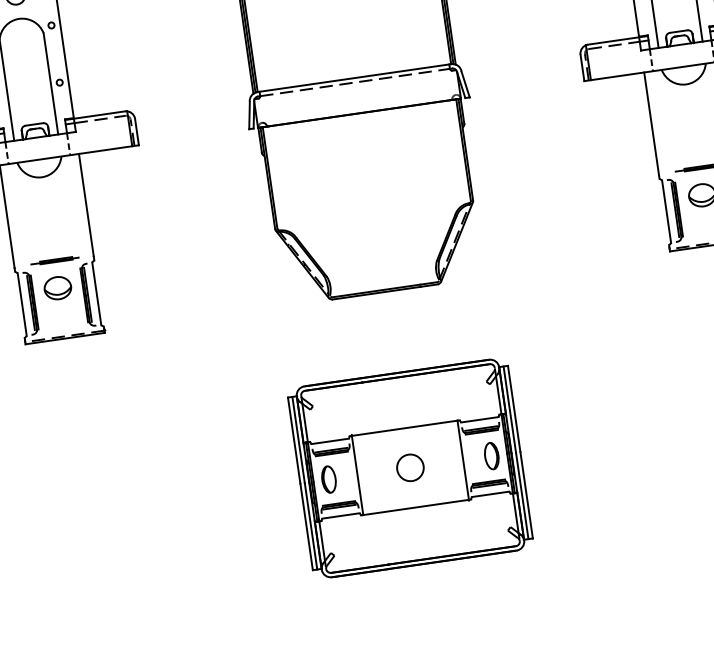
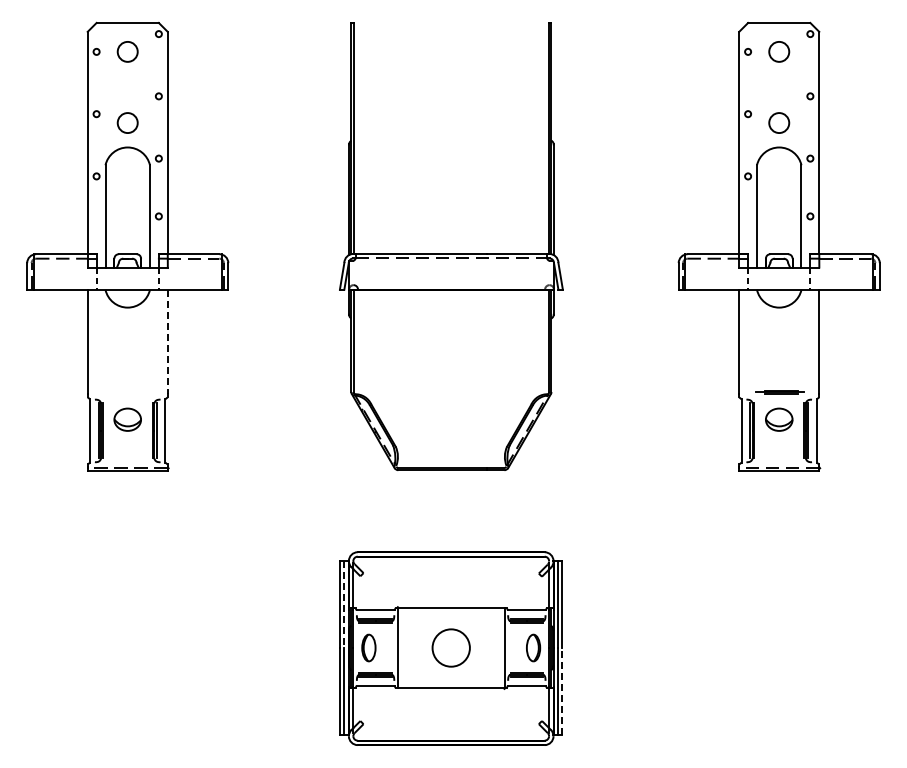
line: (86, 205) -> (167, 341), solid -> dashed
line: (54, 261) -> (128, 392), removed
line: (298, 440) -> (344, 604), solid -> dashed
circle: (409, 467) -> (450, 647), size x1.4
line: (526, 494) -> (562, 691), solid -> dashed

